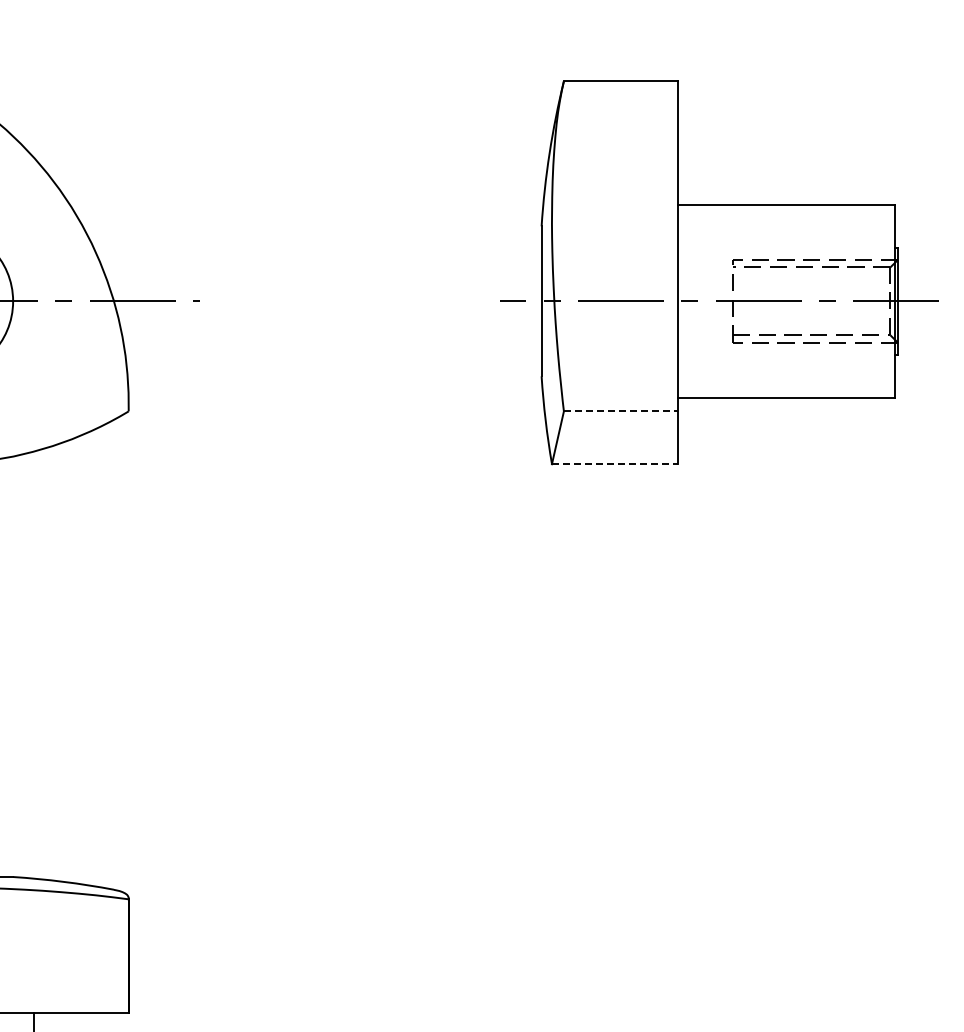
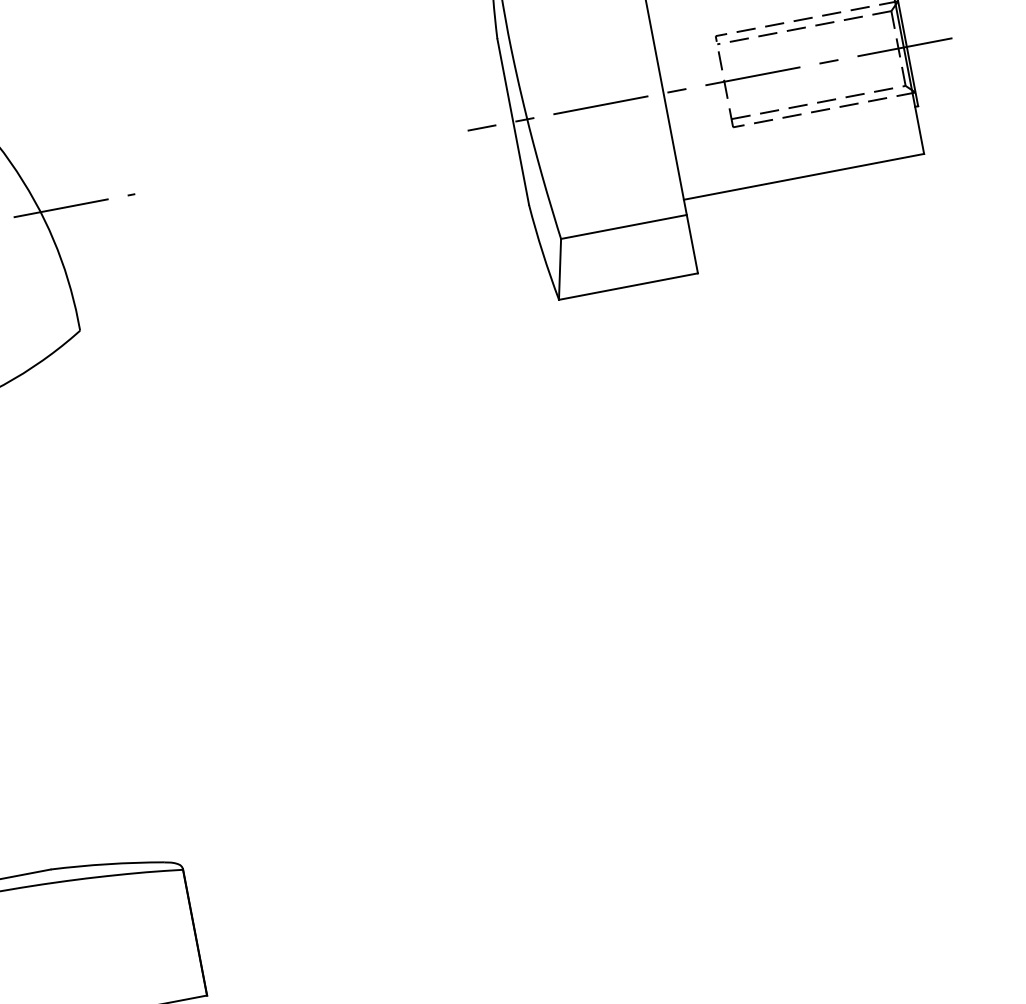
line: (620, 411) -> (623, 227), dashed -> solid
line: (614, 464) -> (628, 286), dashed -> solid

